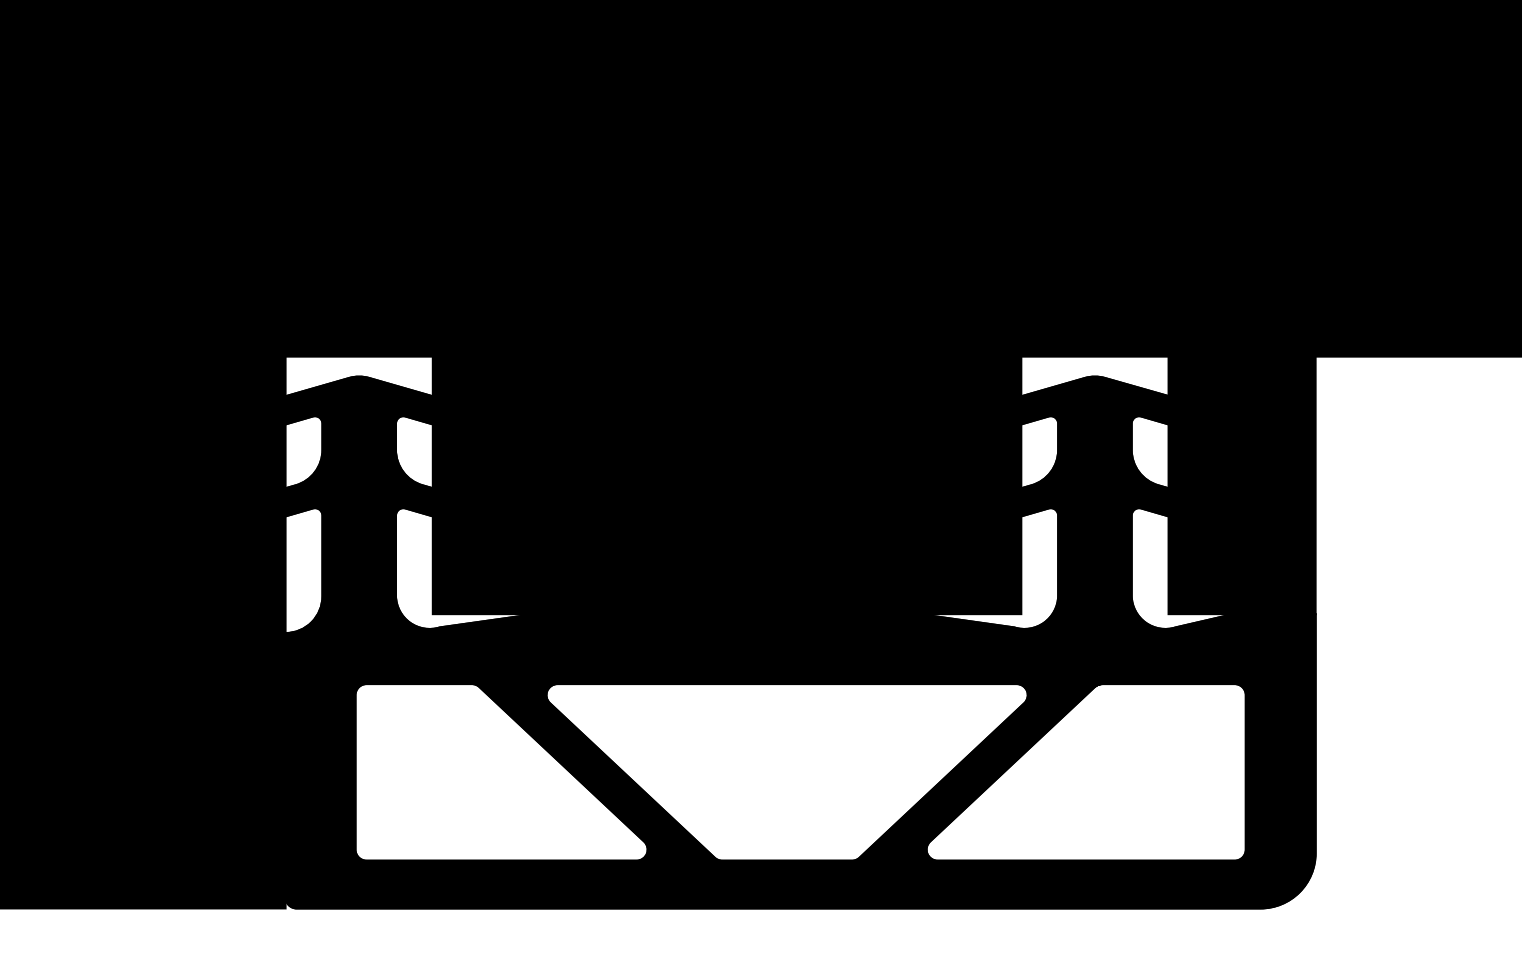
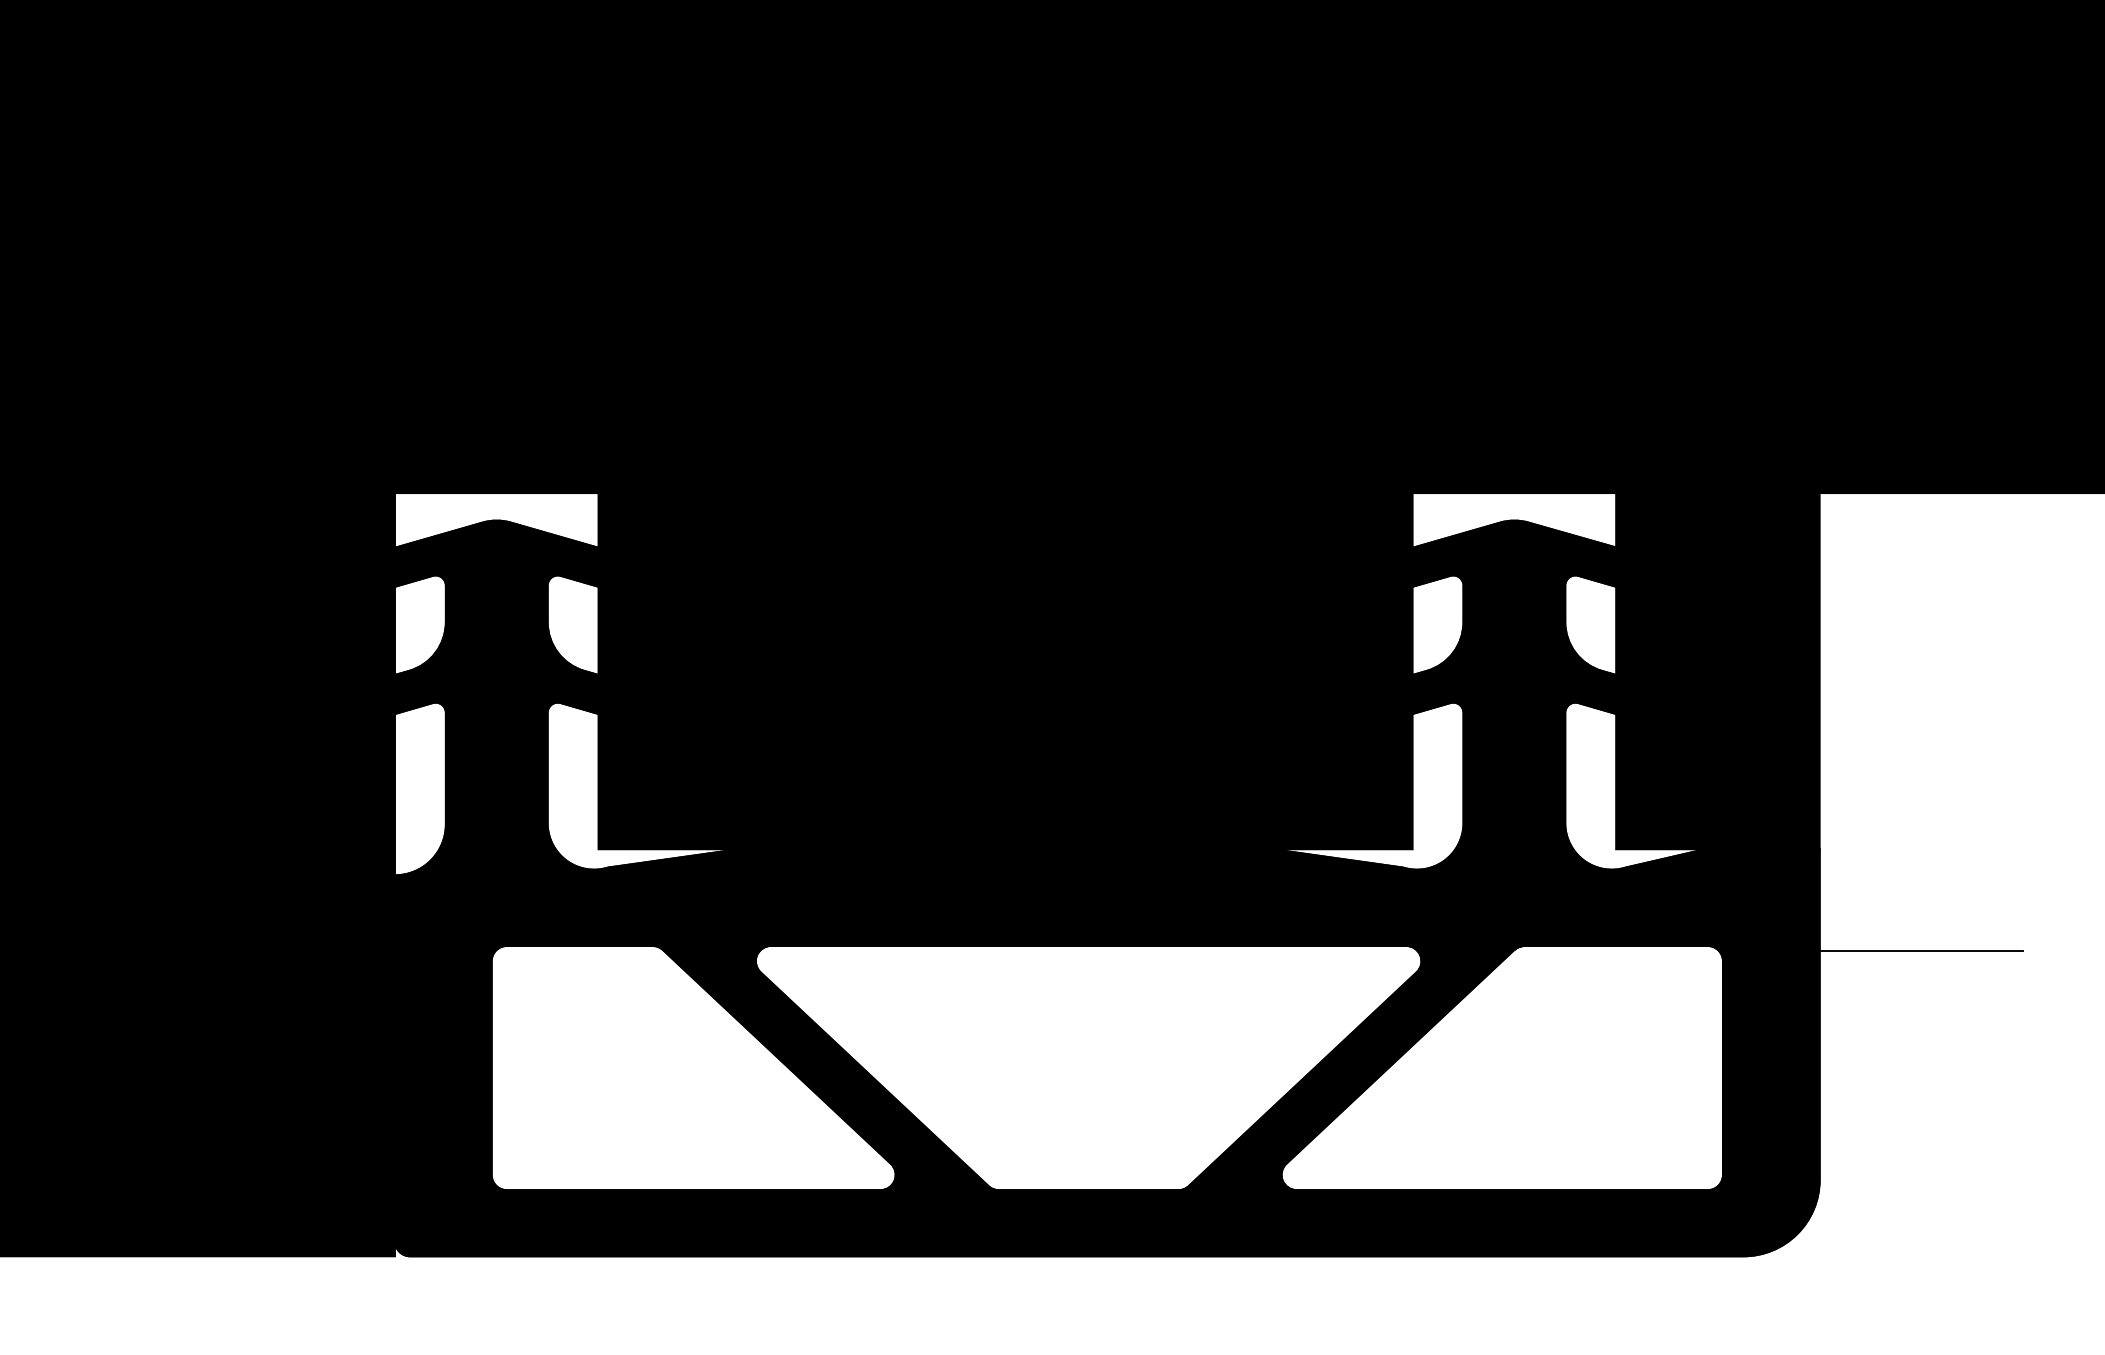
line: (1389, 688) -> (1921, 951), added

